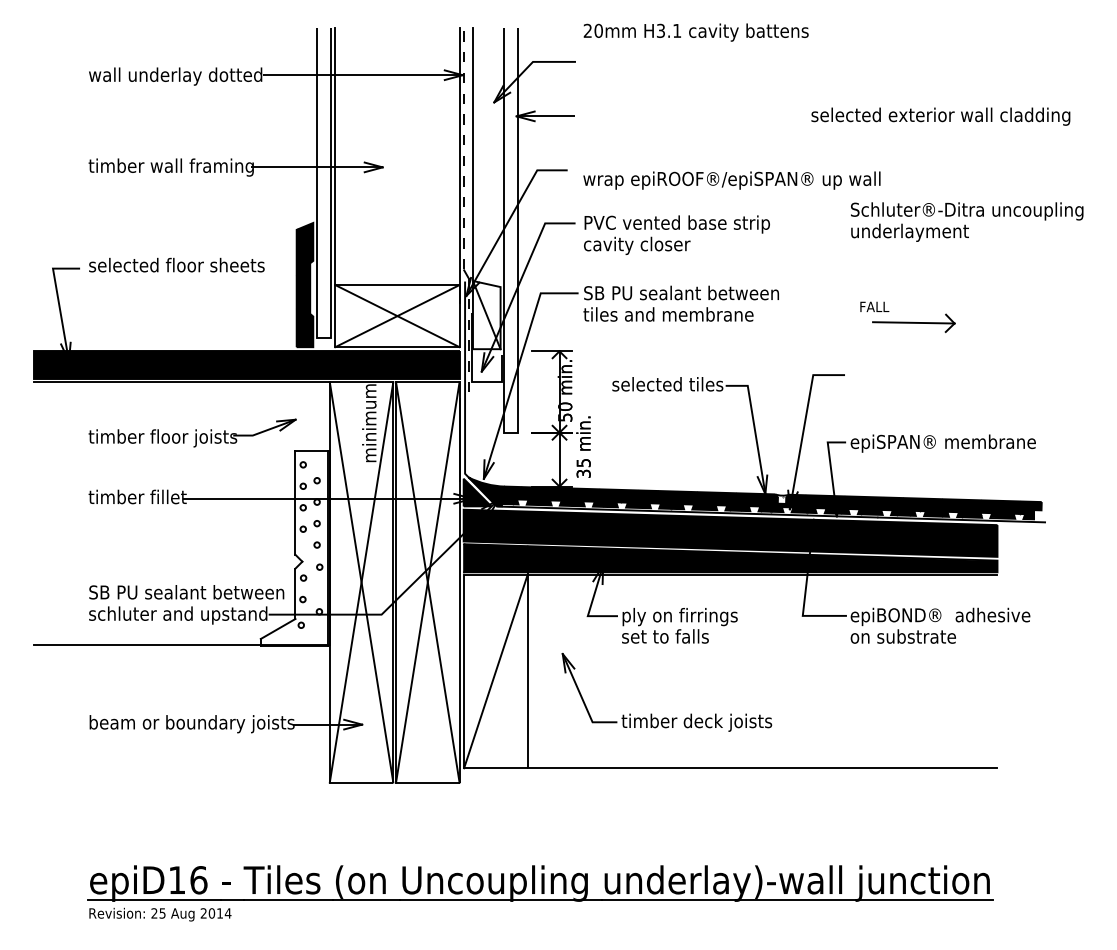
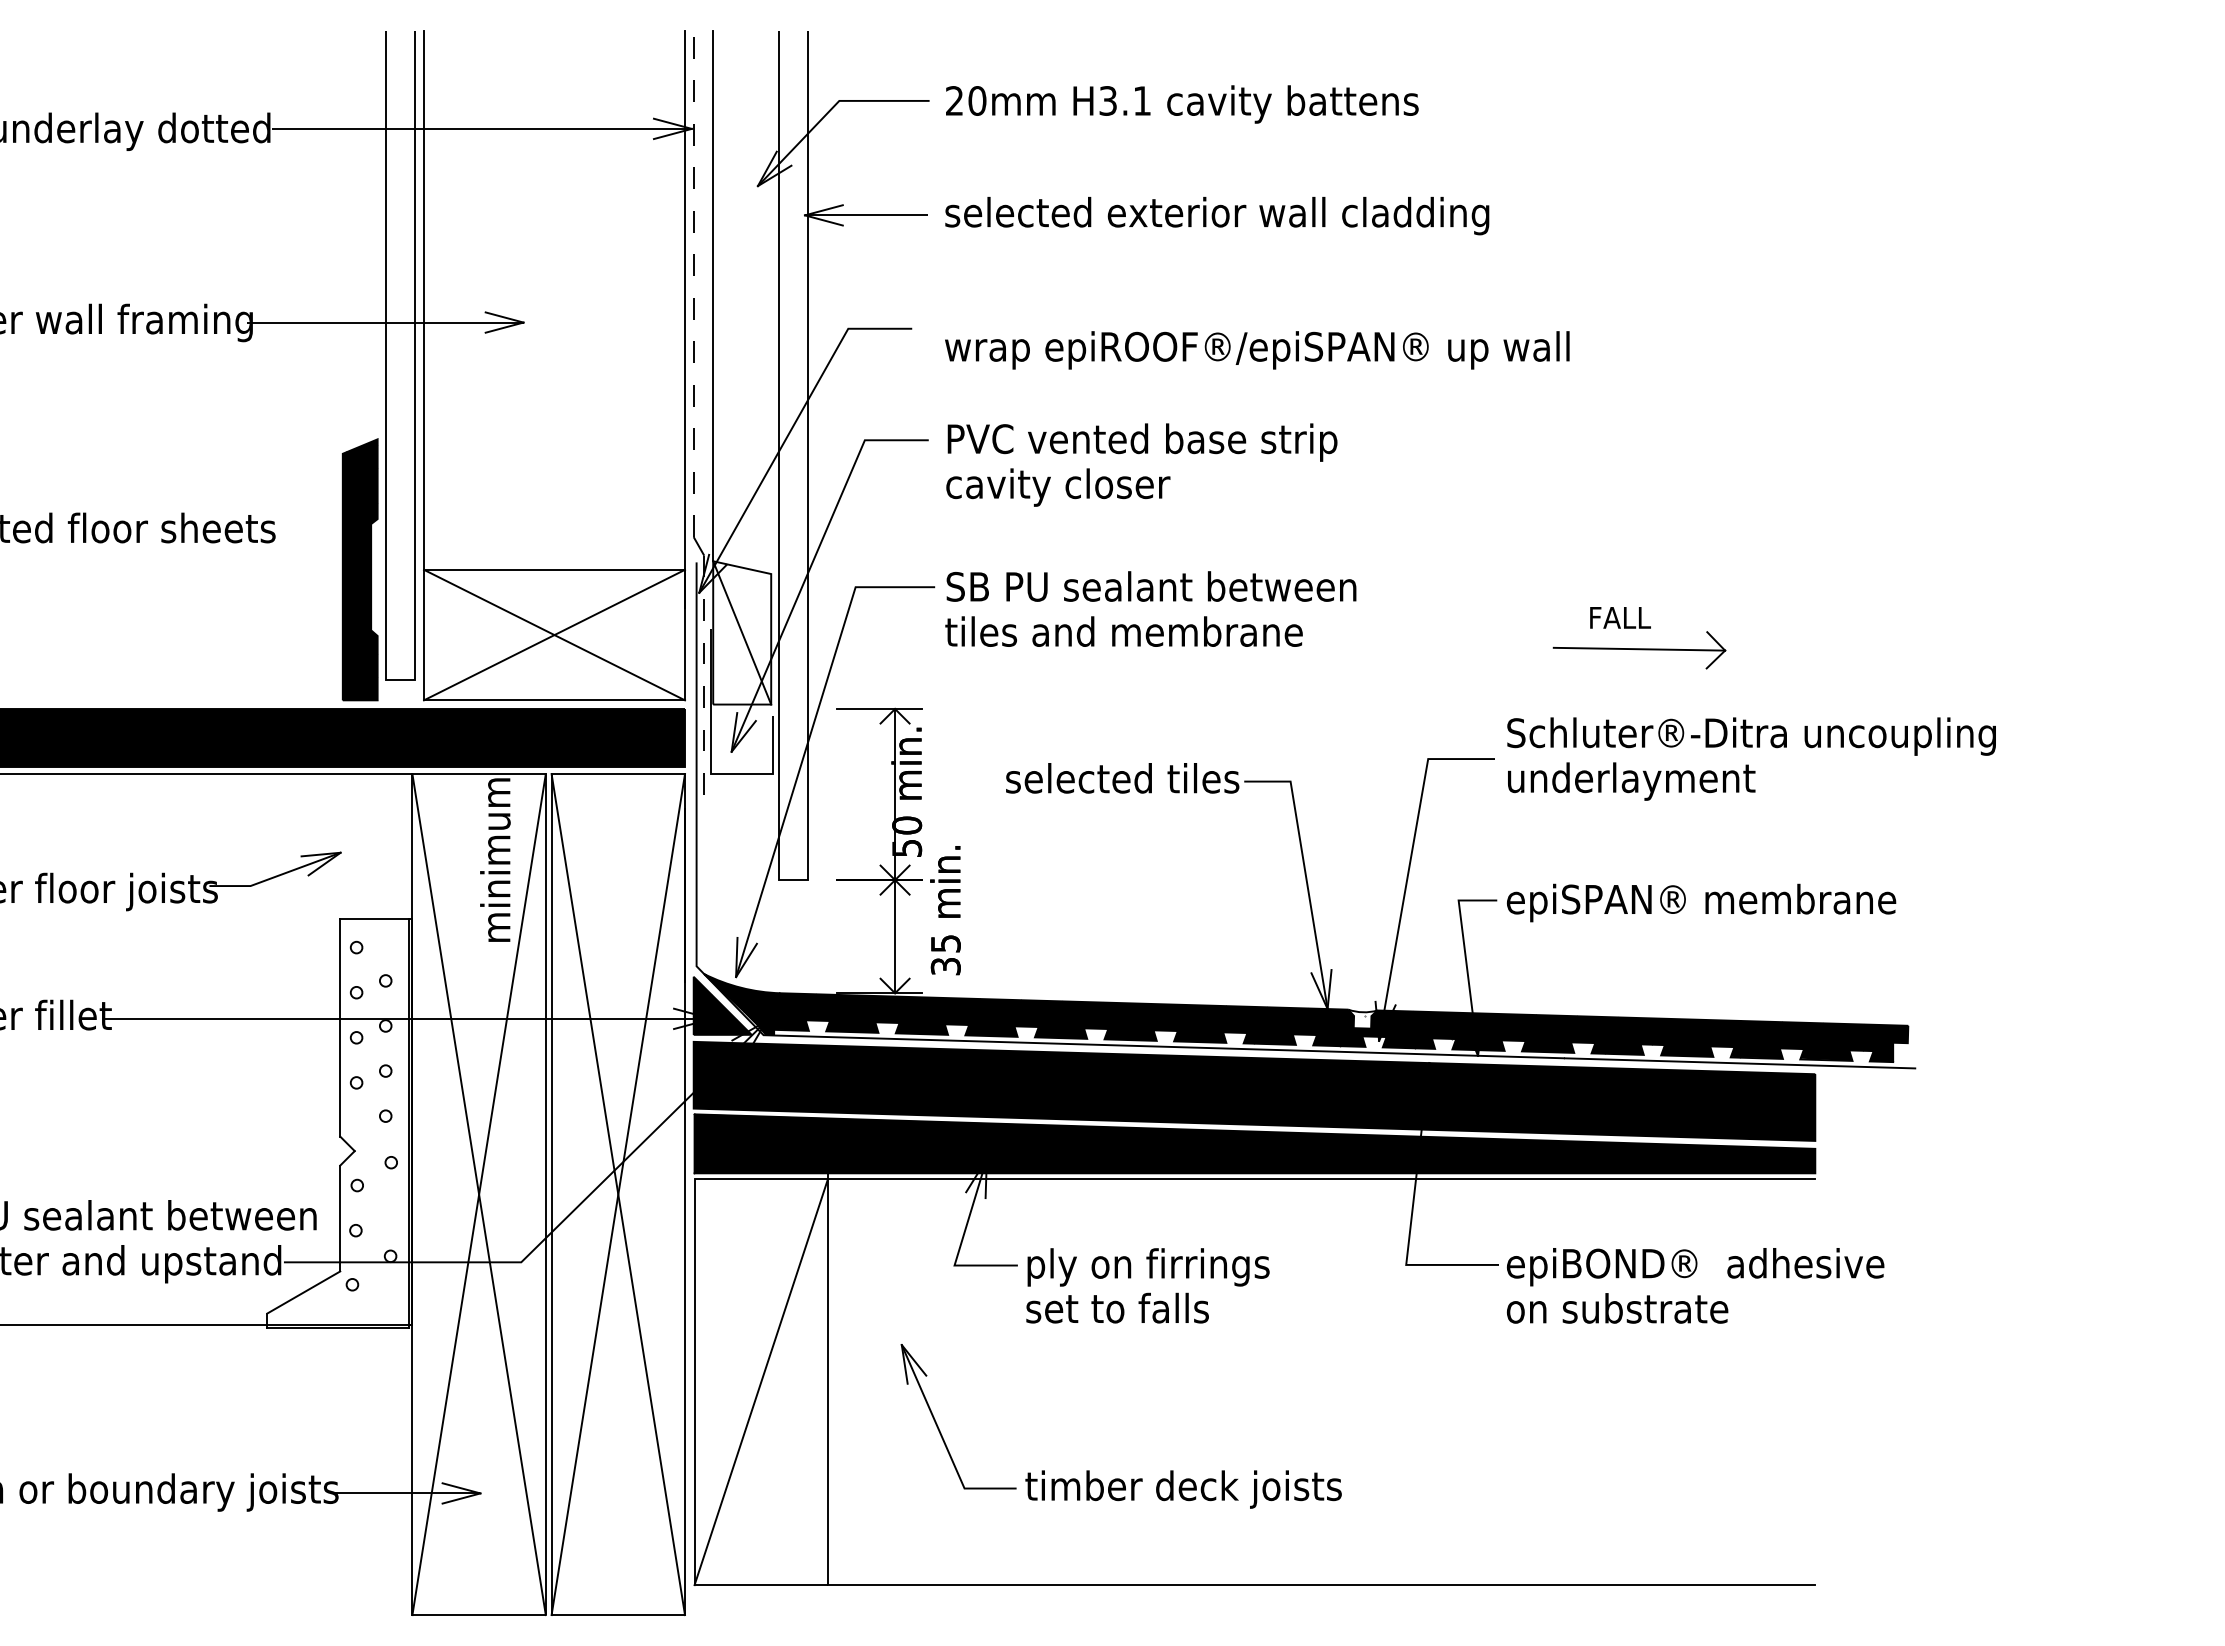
text: (695, 32) -> (1180, 104), moved
text: (940, 116) -> (1216, 215), moved
text: (967, 221) -> (1752, 757), moved
text: (874, 306) -> (1619, 616), moved

